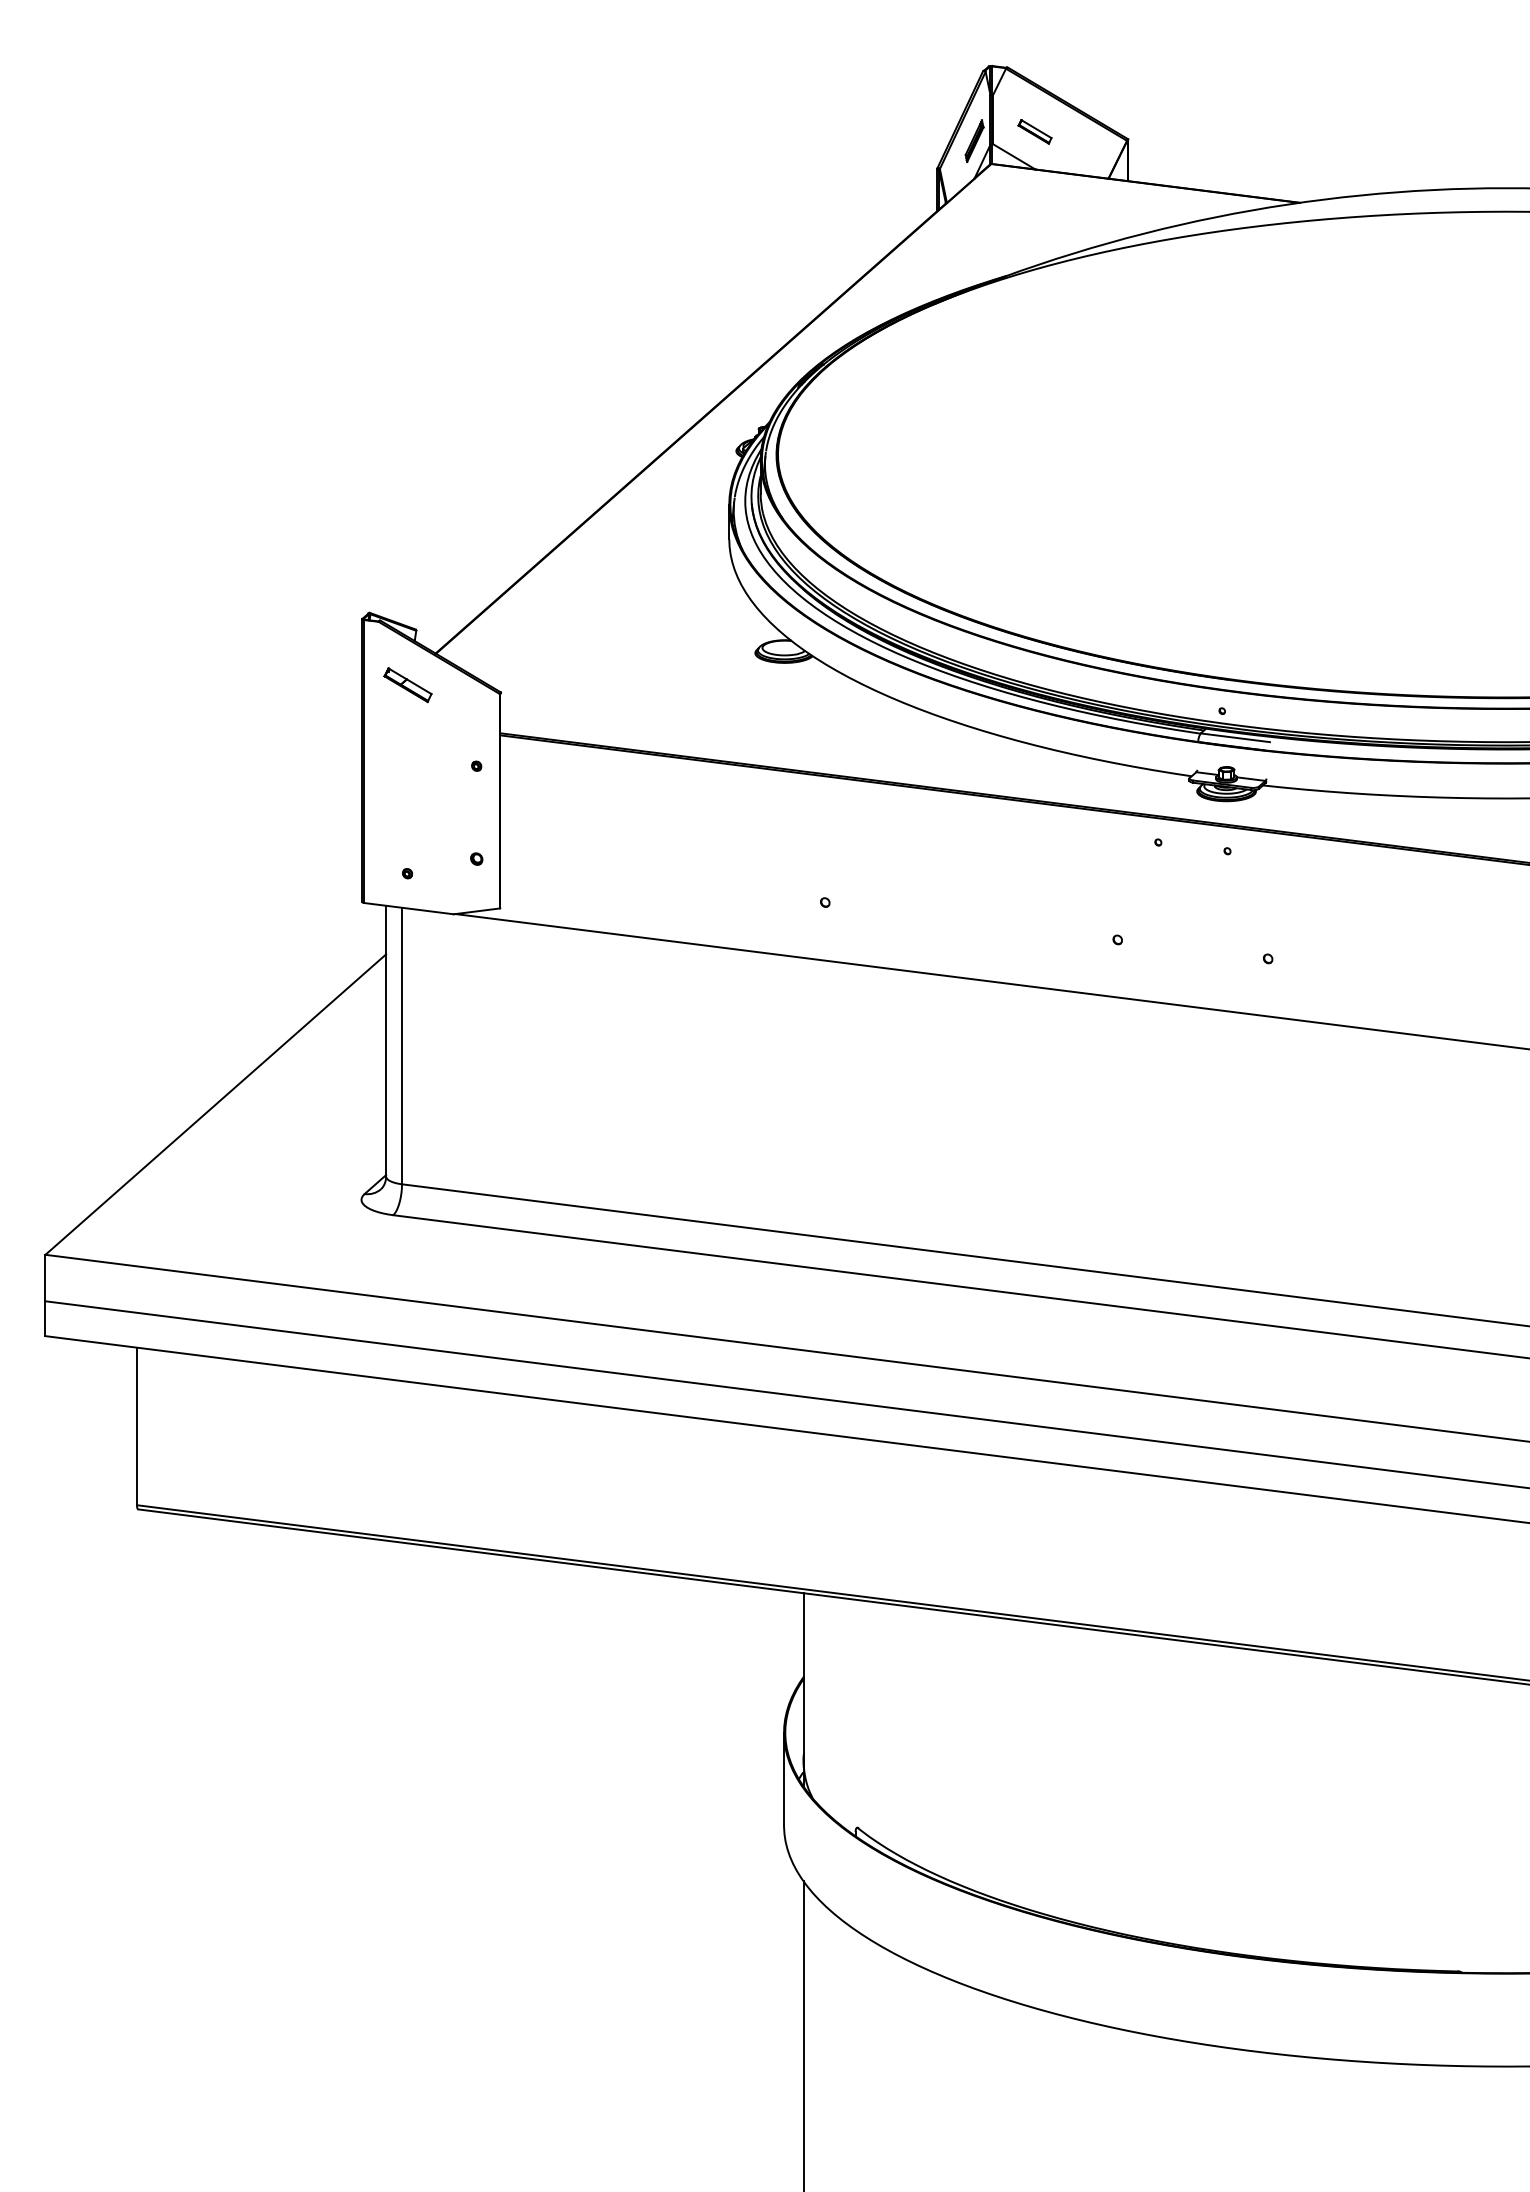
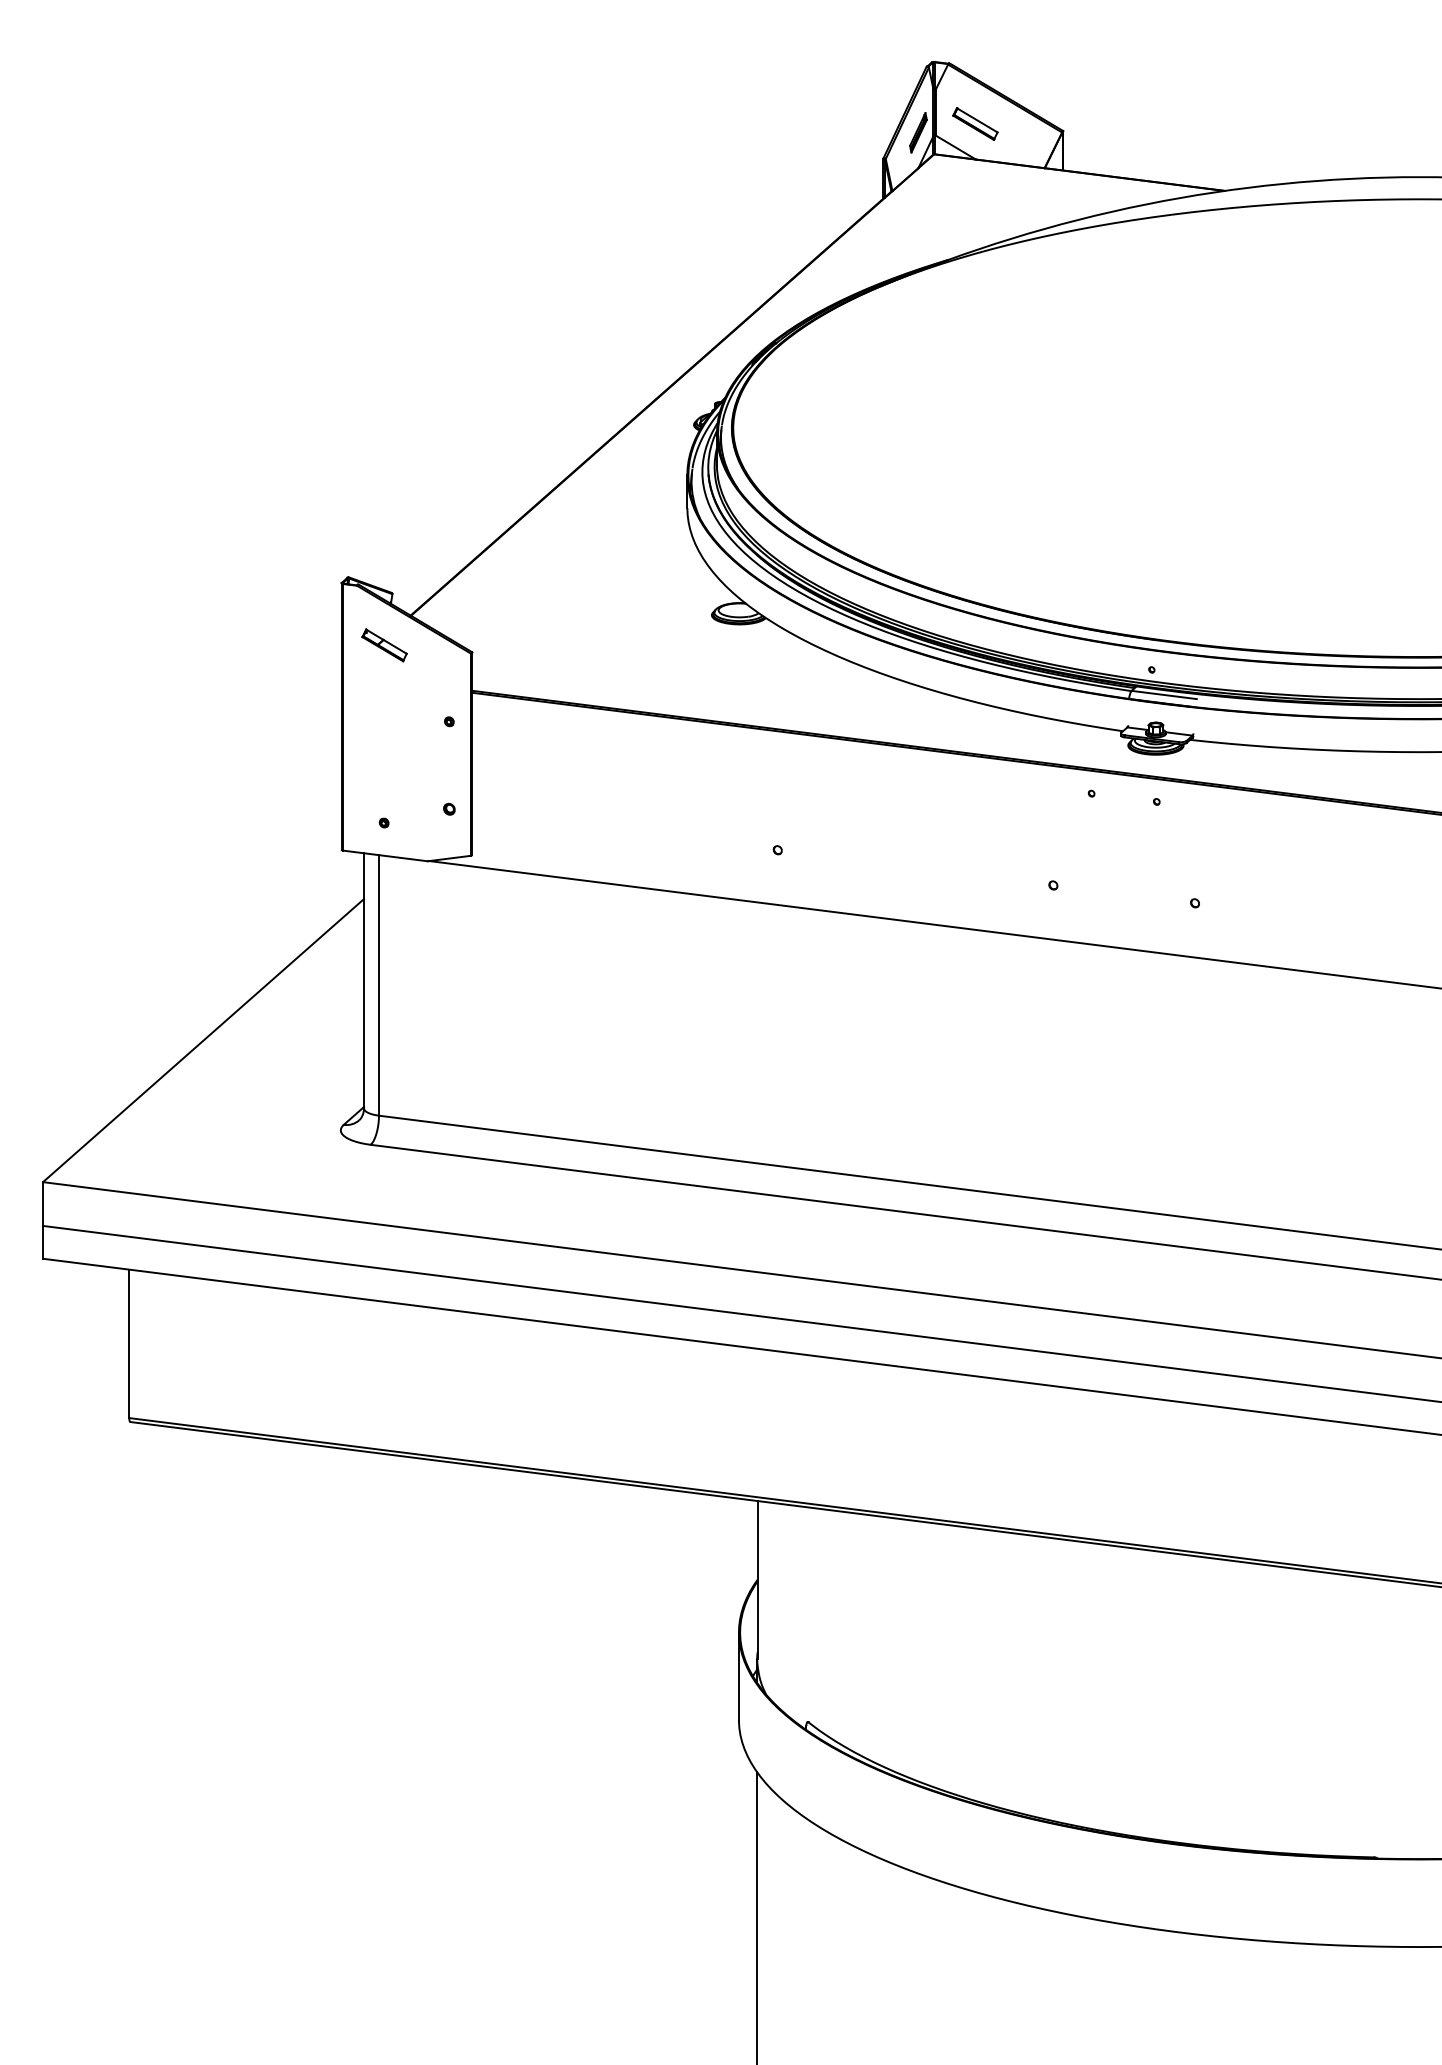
part: (1035, 131) -> (975, 123), size x1.43

